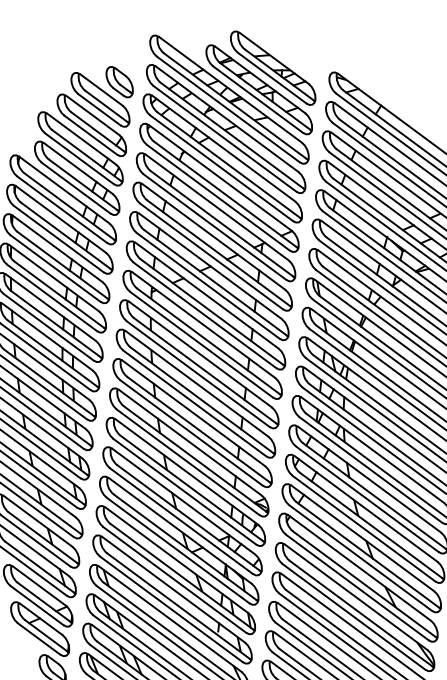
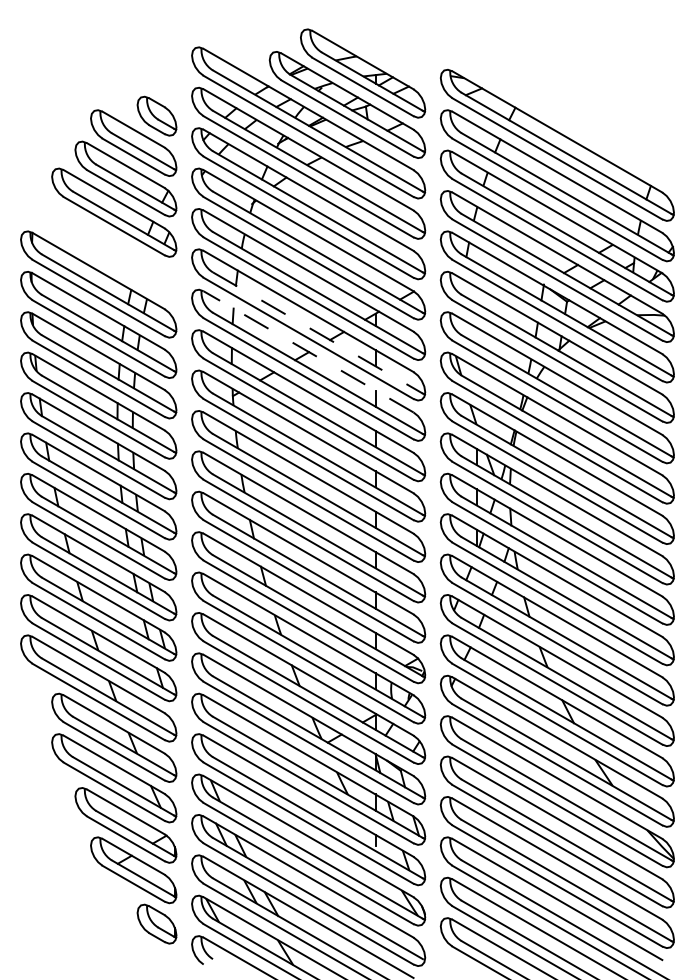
part: (77, 178) -> (114, 253), removed
line: (219, 253) -> (318, 333), solid -> dashed
line: (210, 266) -> (308, 351), solid -> dashed

